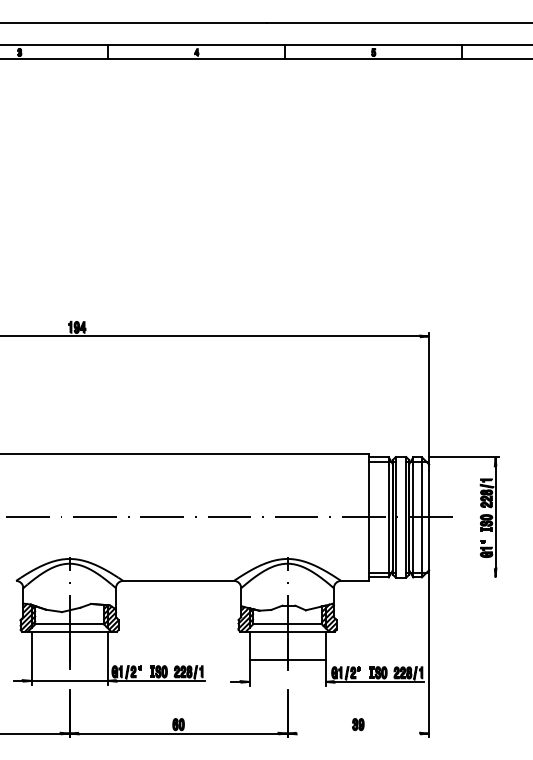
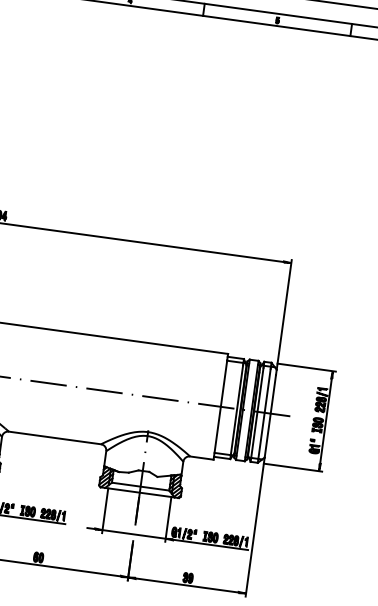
line: (464, 577) -> (293, 467), added
line: (287, 659) -> (134, 534), moved
line: (358, 733) -> (187, 585), added

